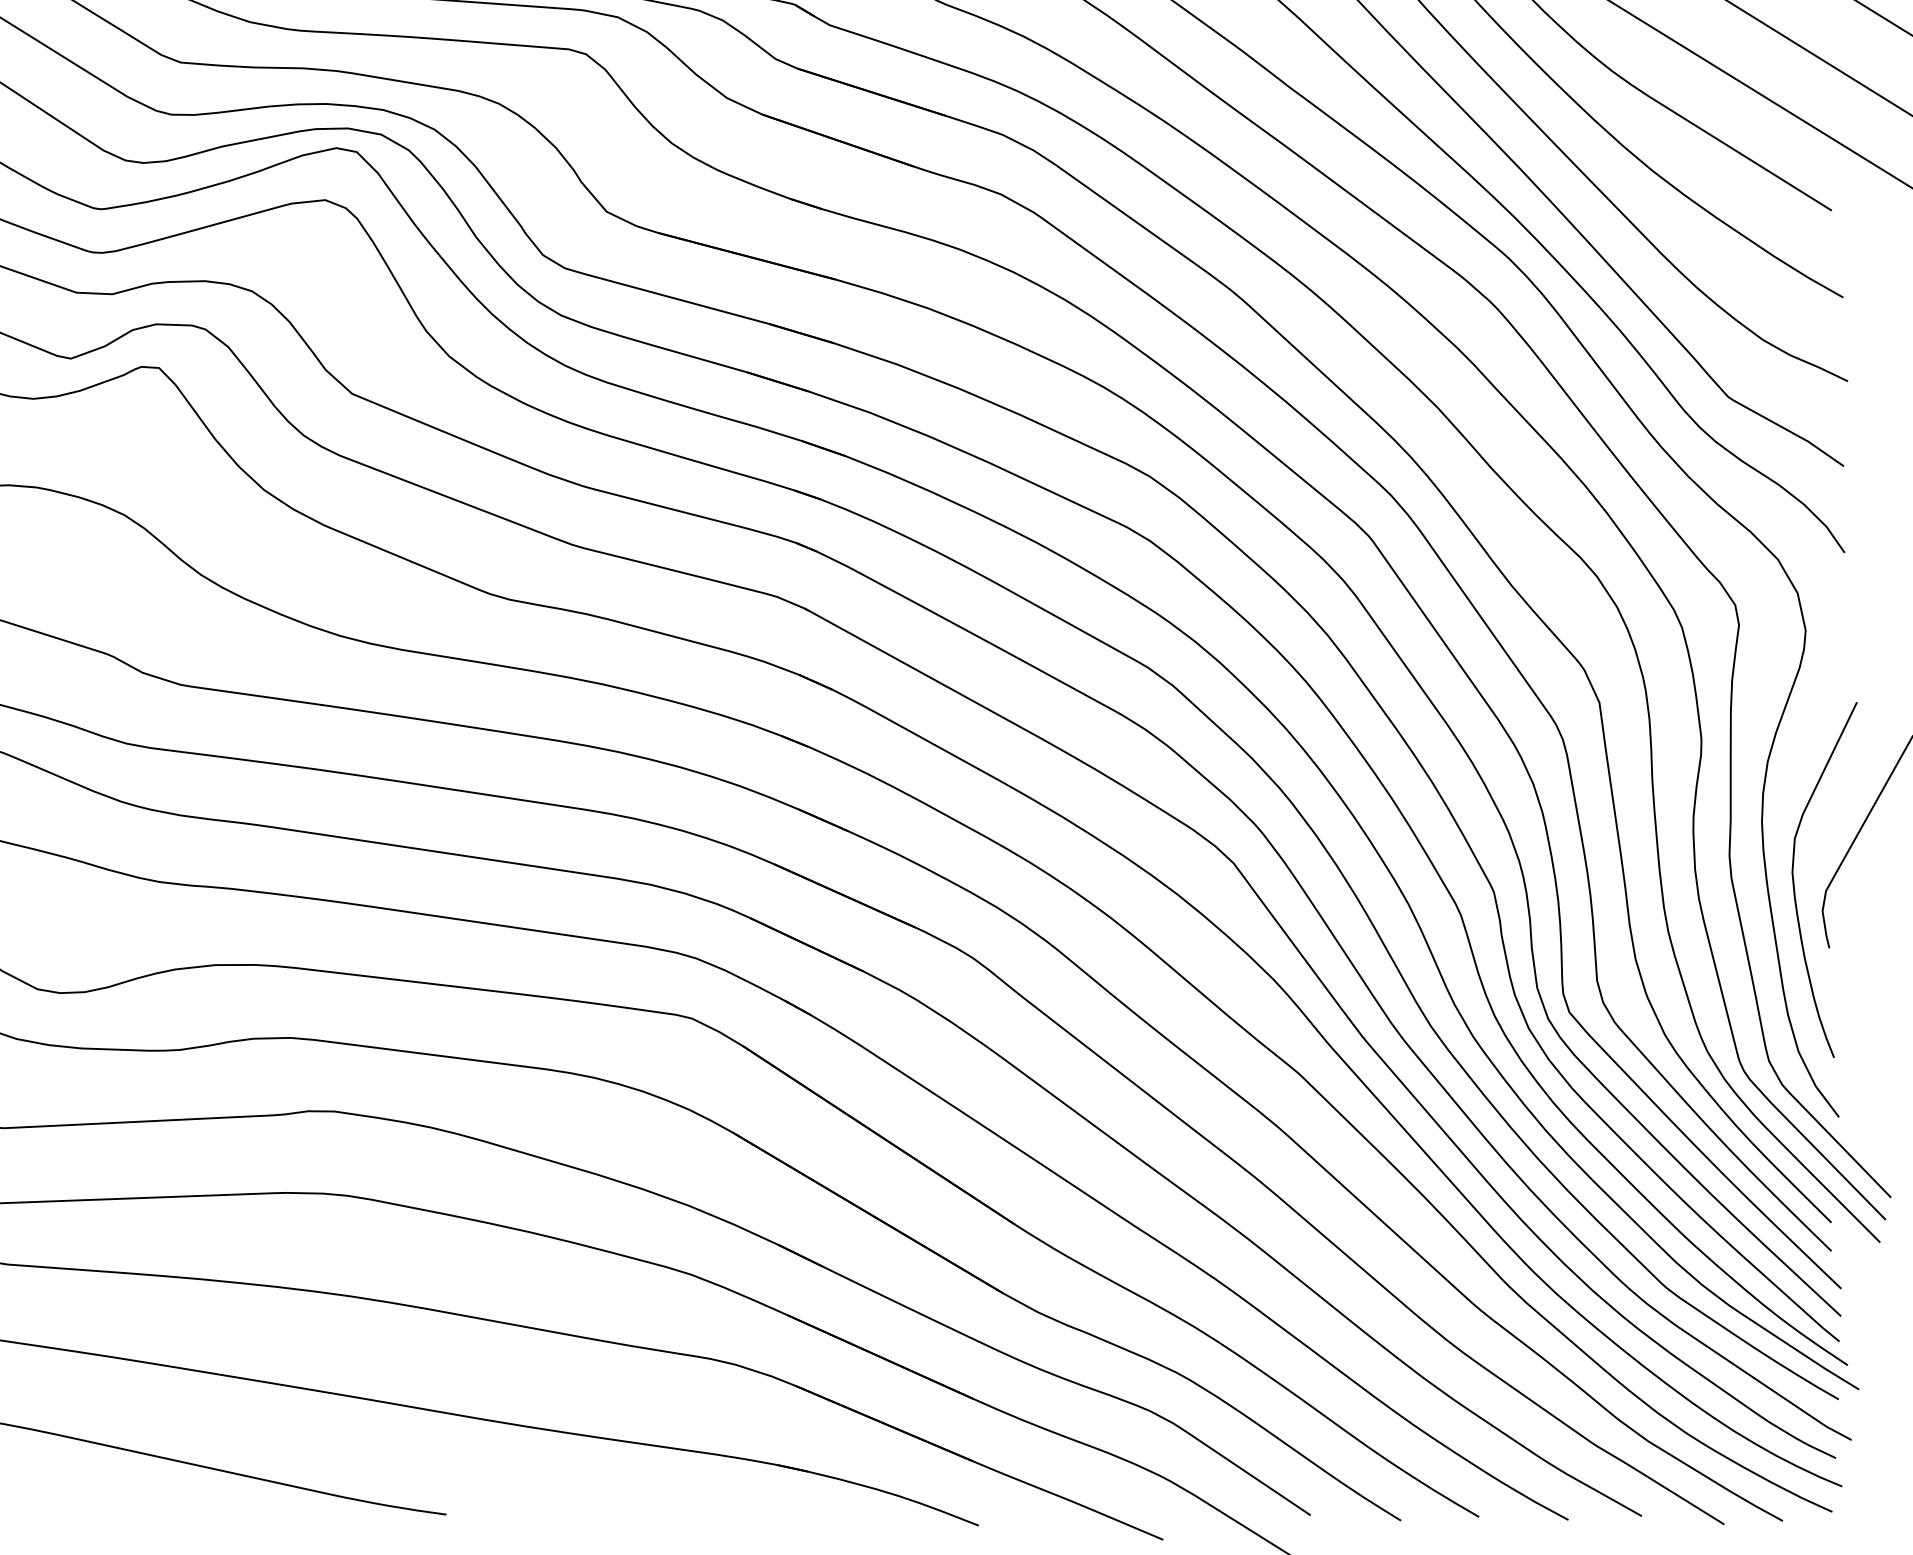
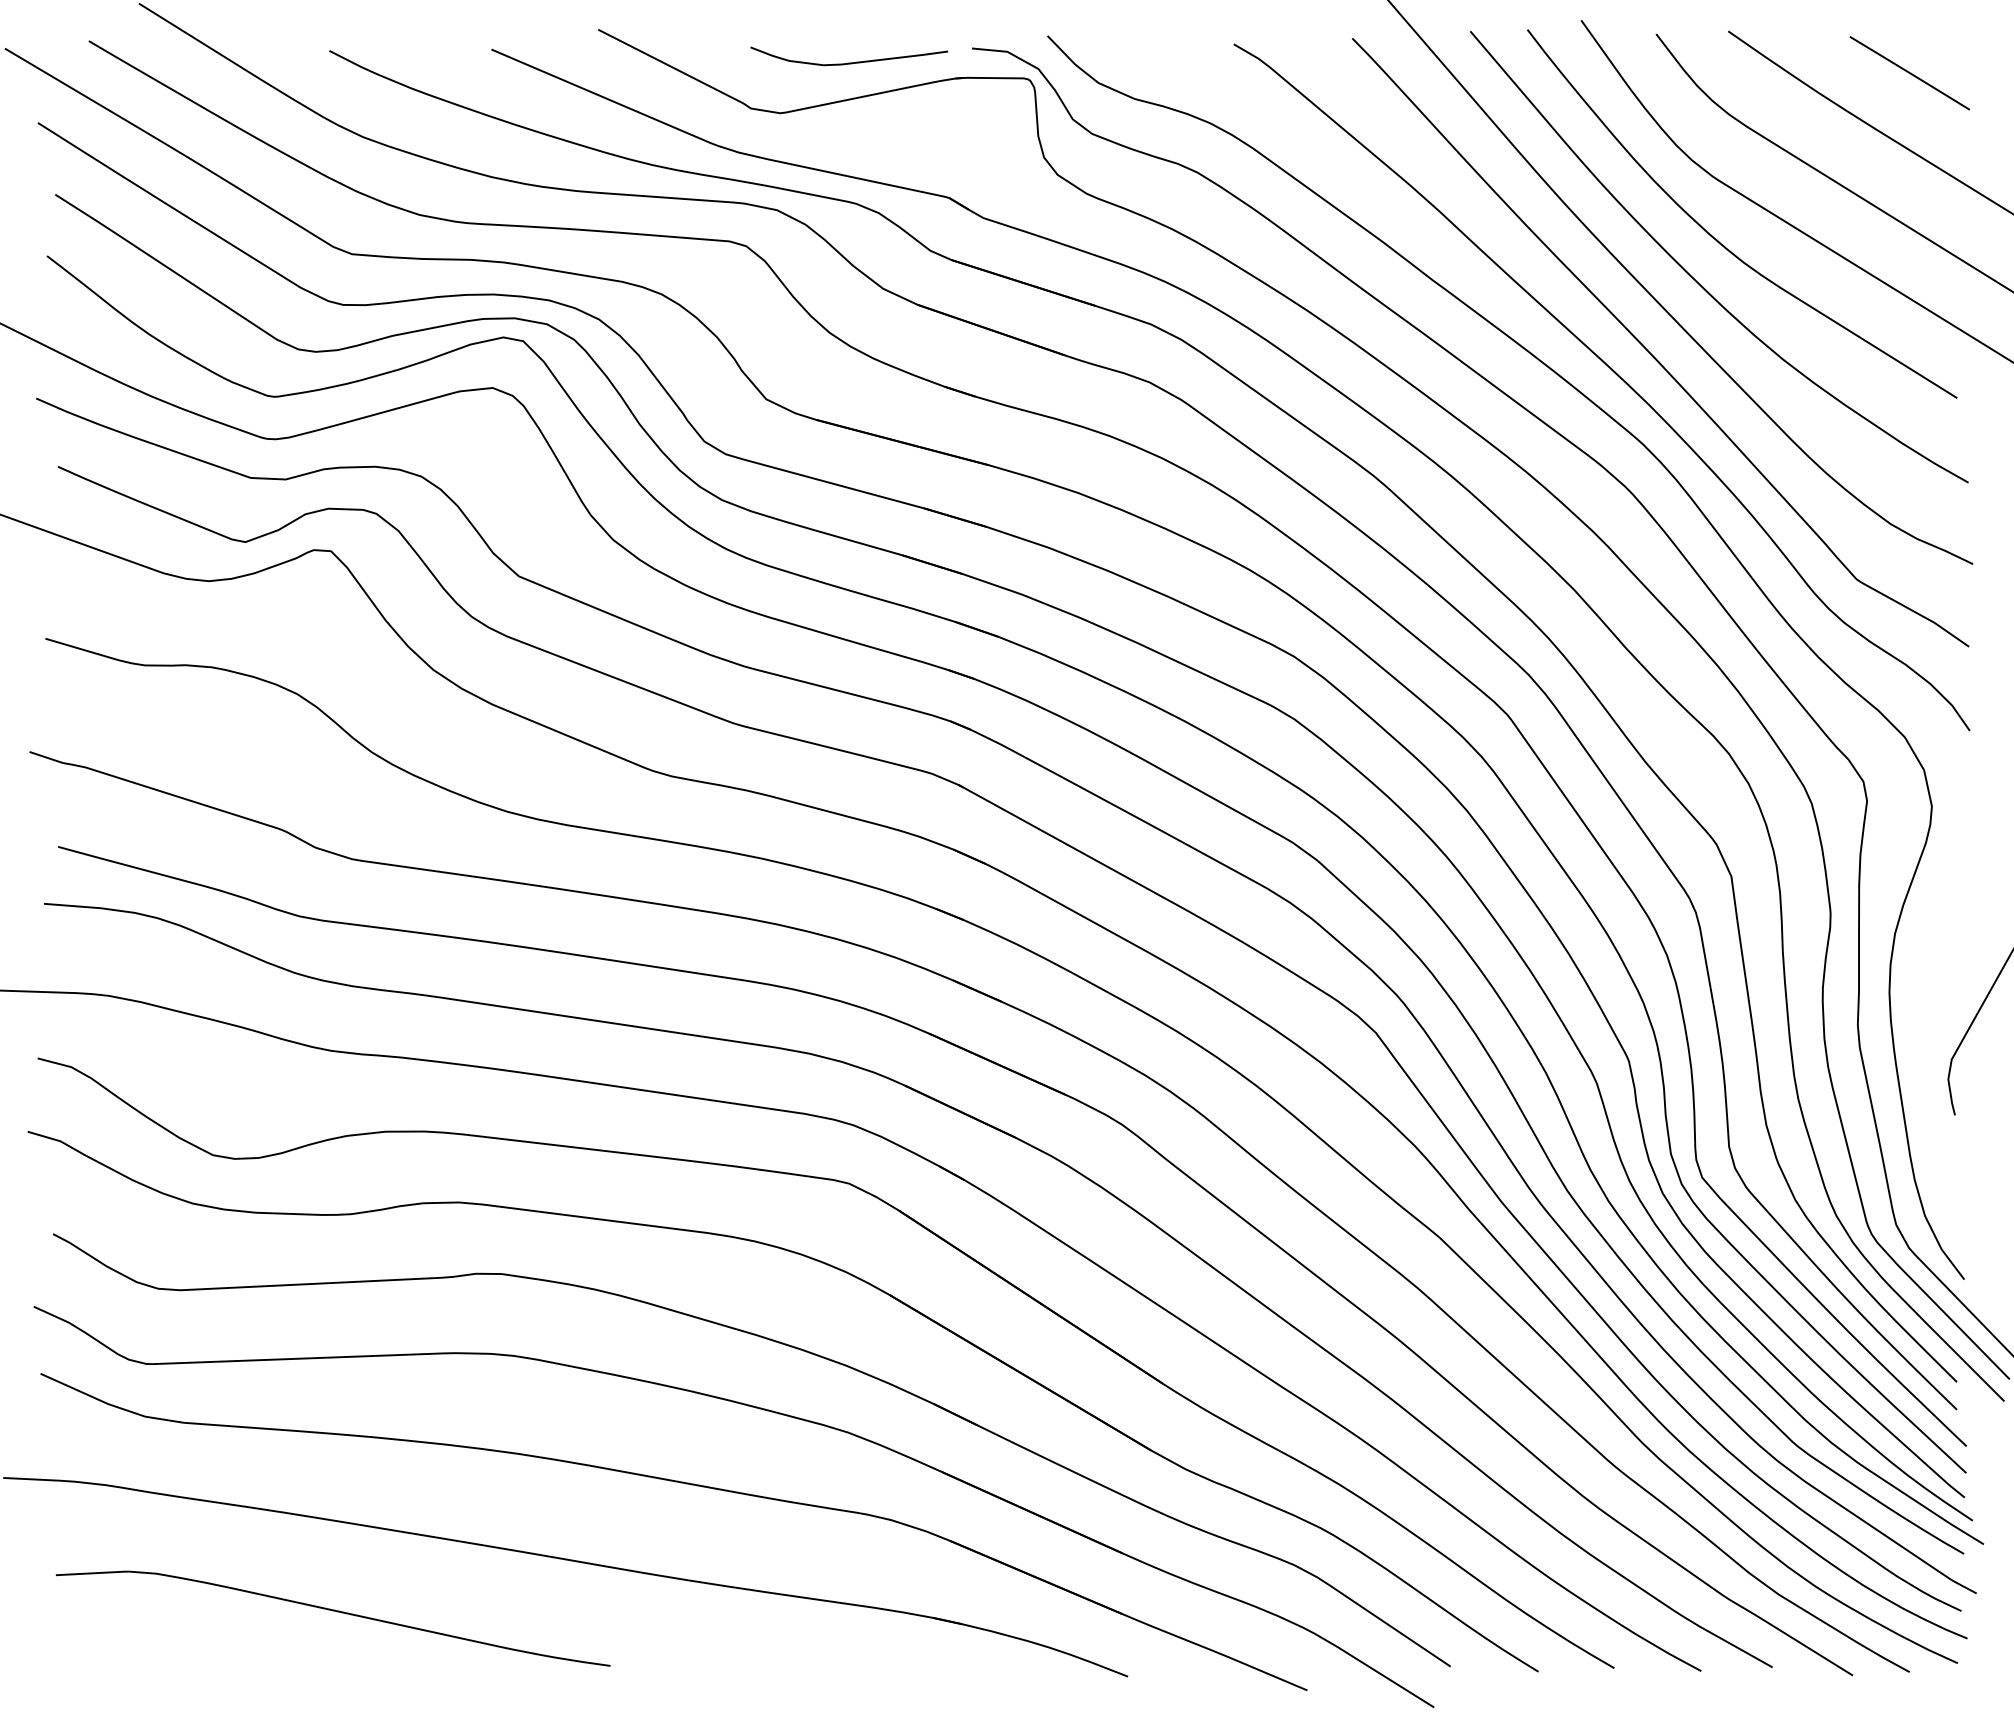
curve: (1794, 884) -> (1921, 1053), removed

